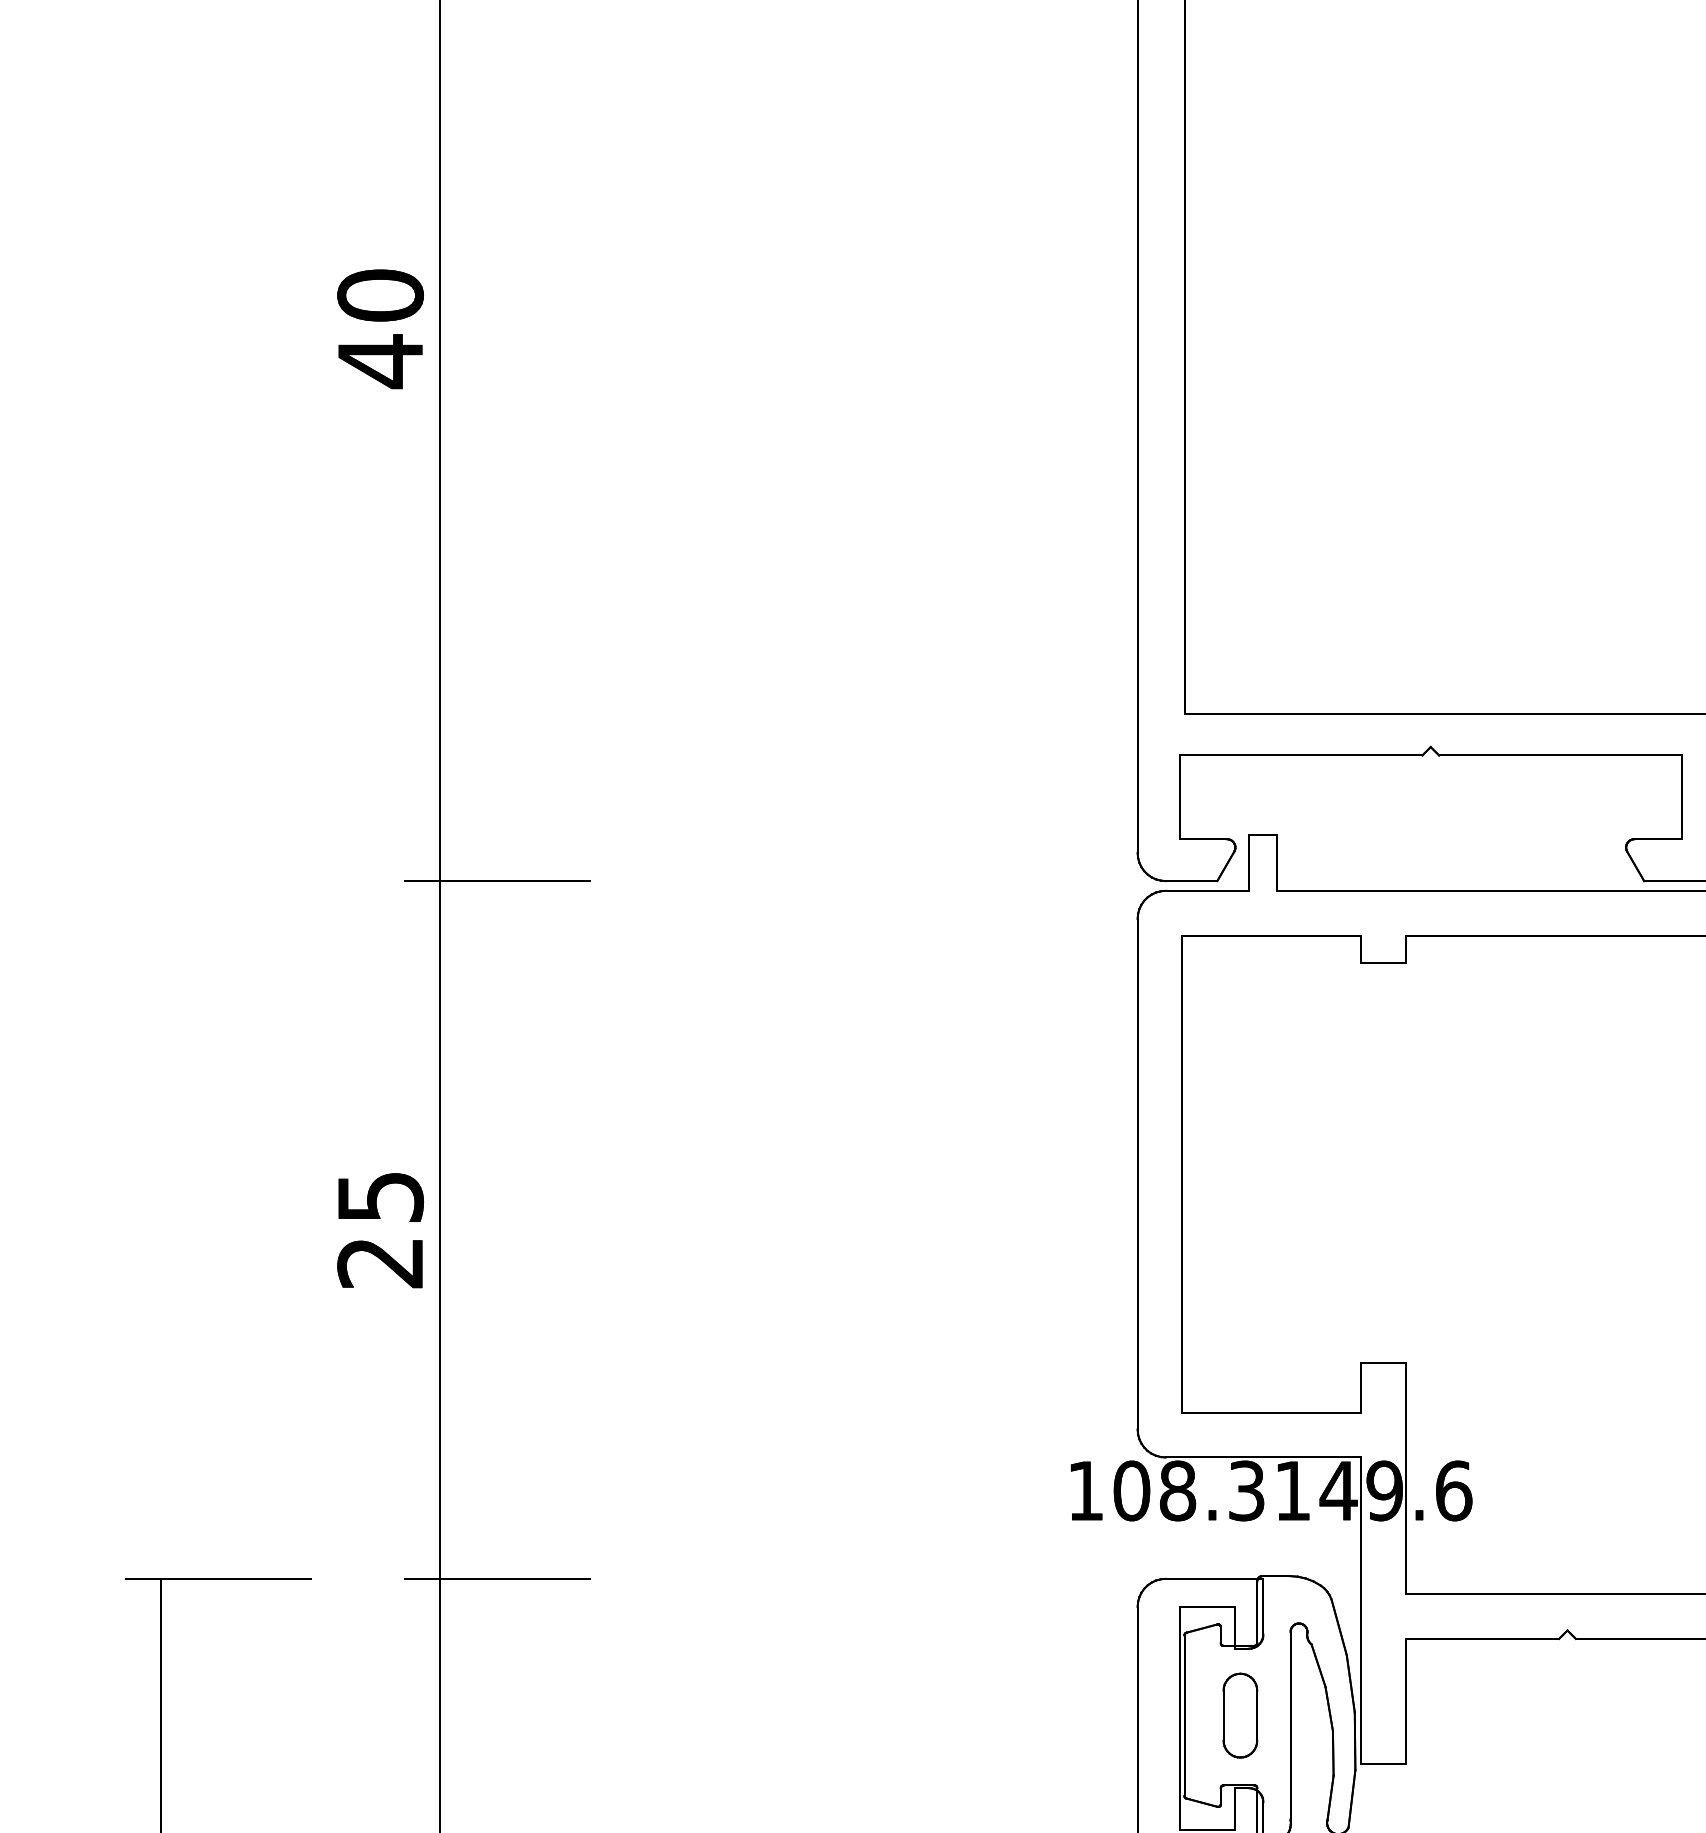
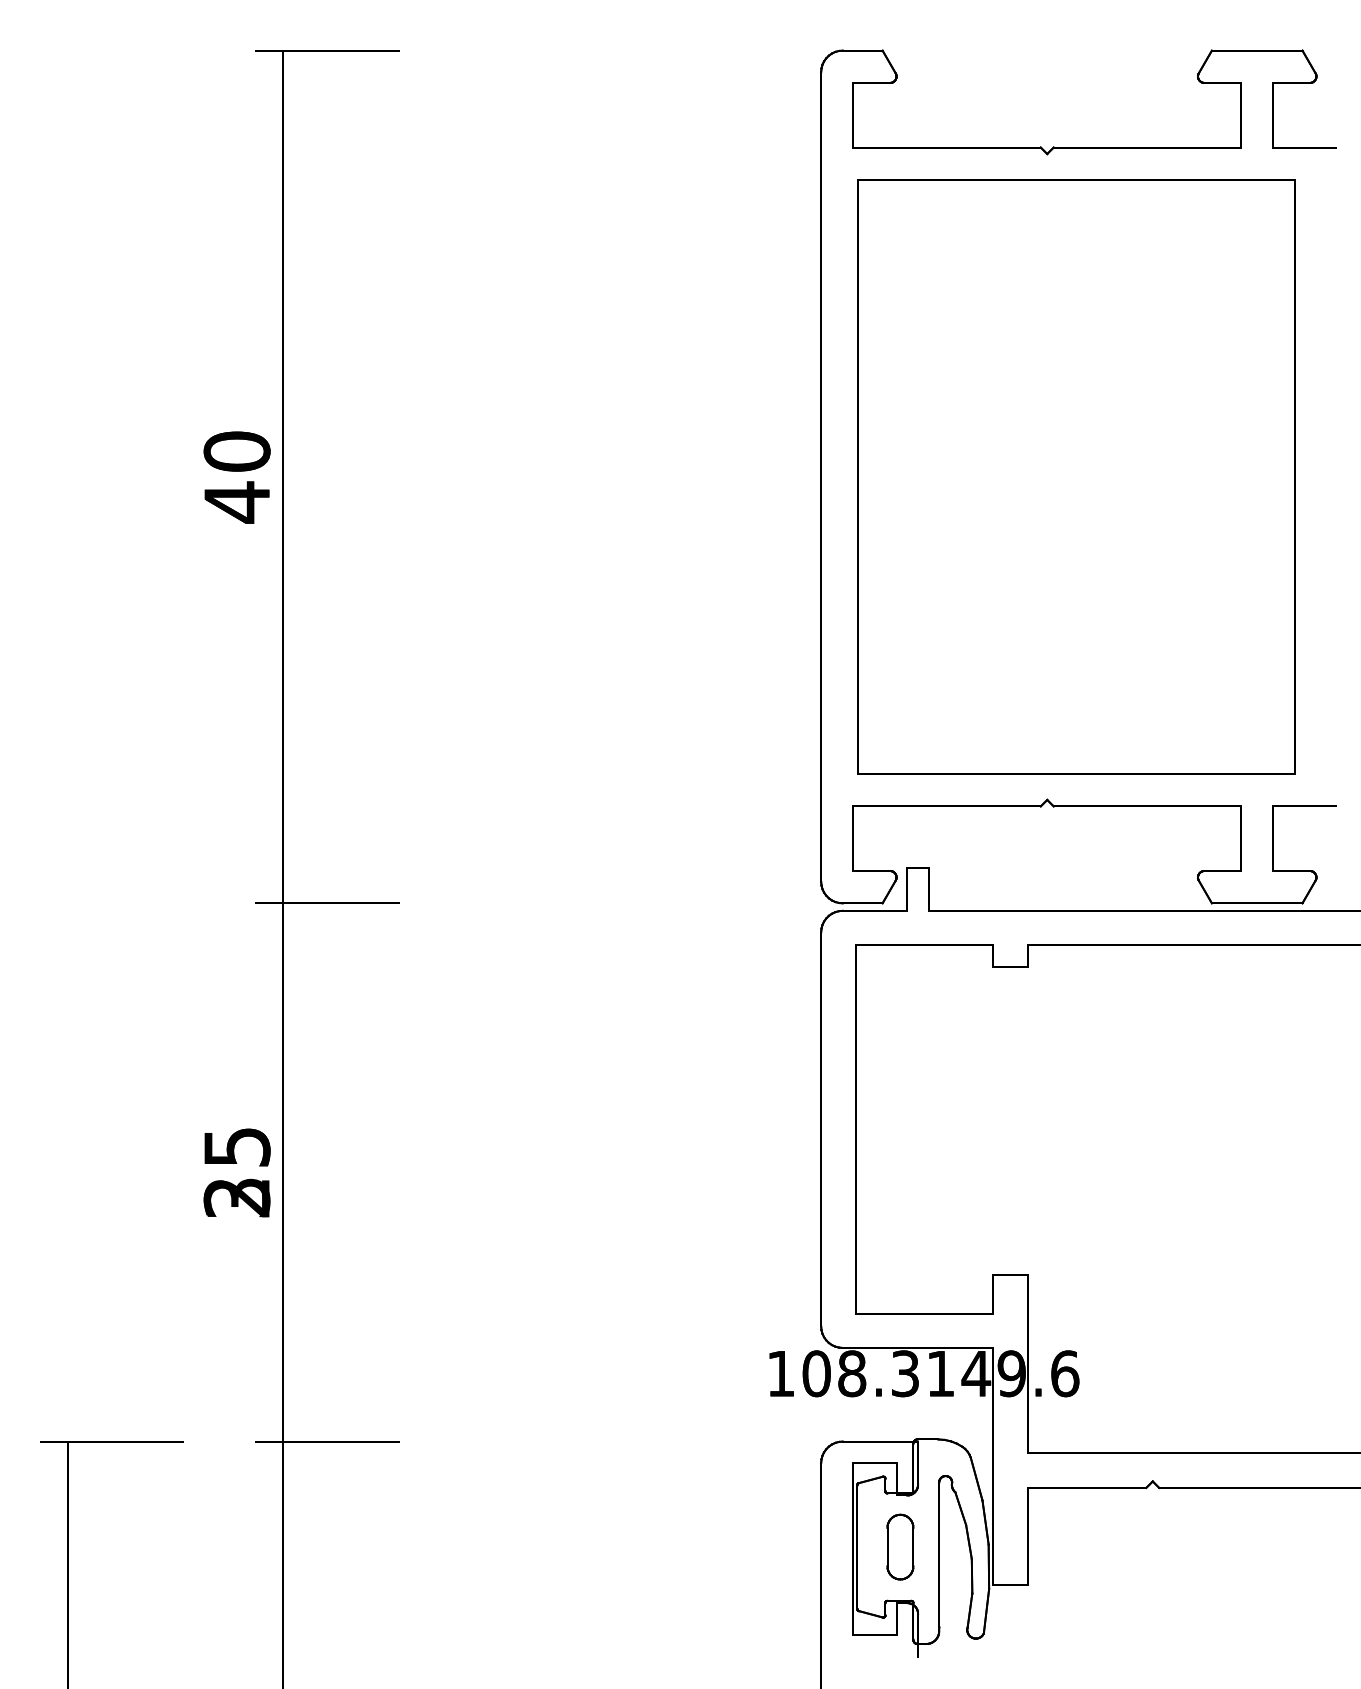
text: (379, 1262) -> (236, 1197), 25 -> 35

